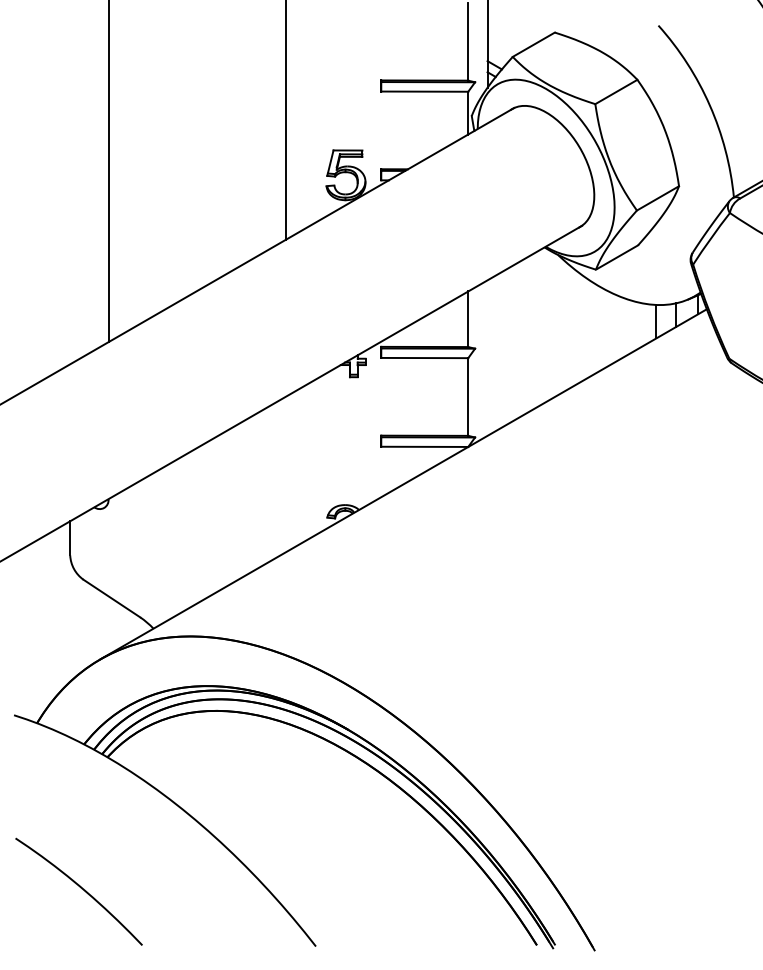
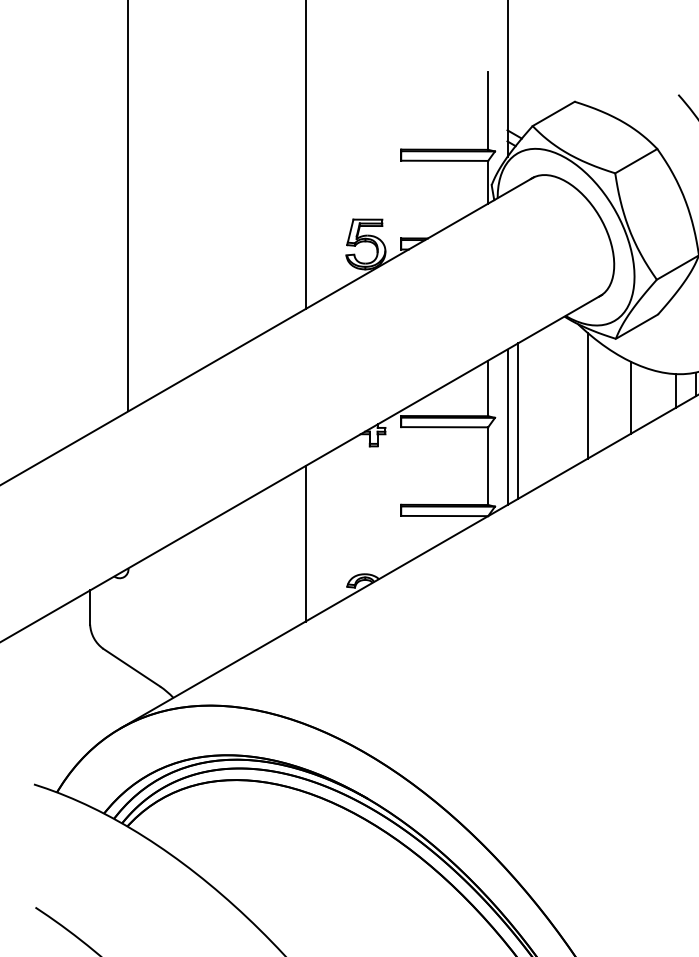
line: (567, 326) -> (587, 395), added
line: (611, 328) -> (631, 397), added
line: (498, 351) -> (518, 420), added
line: (487, 357) -> (507, 426), added
line: (285, 474) -> (305, 543), added

